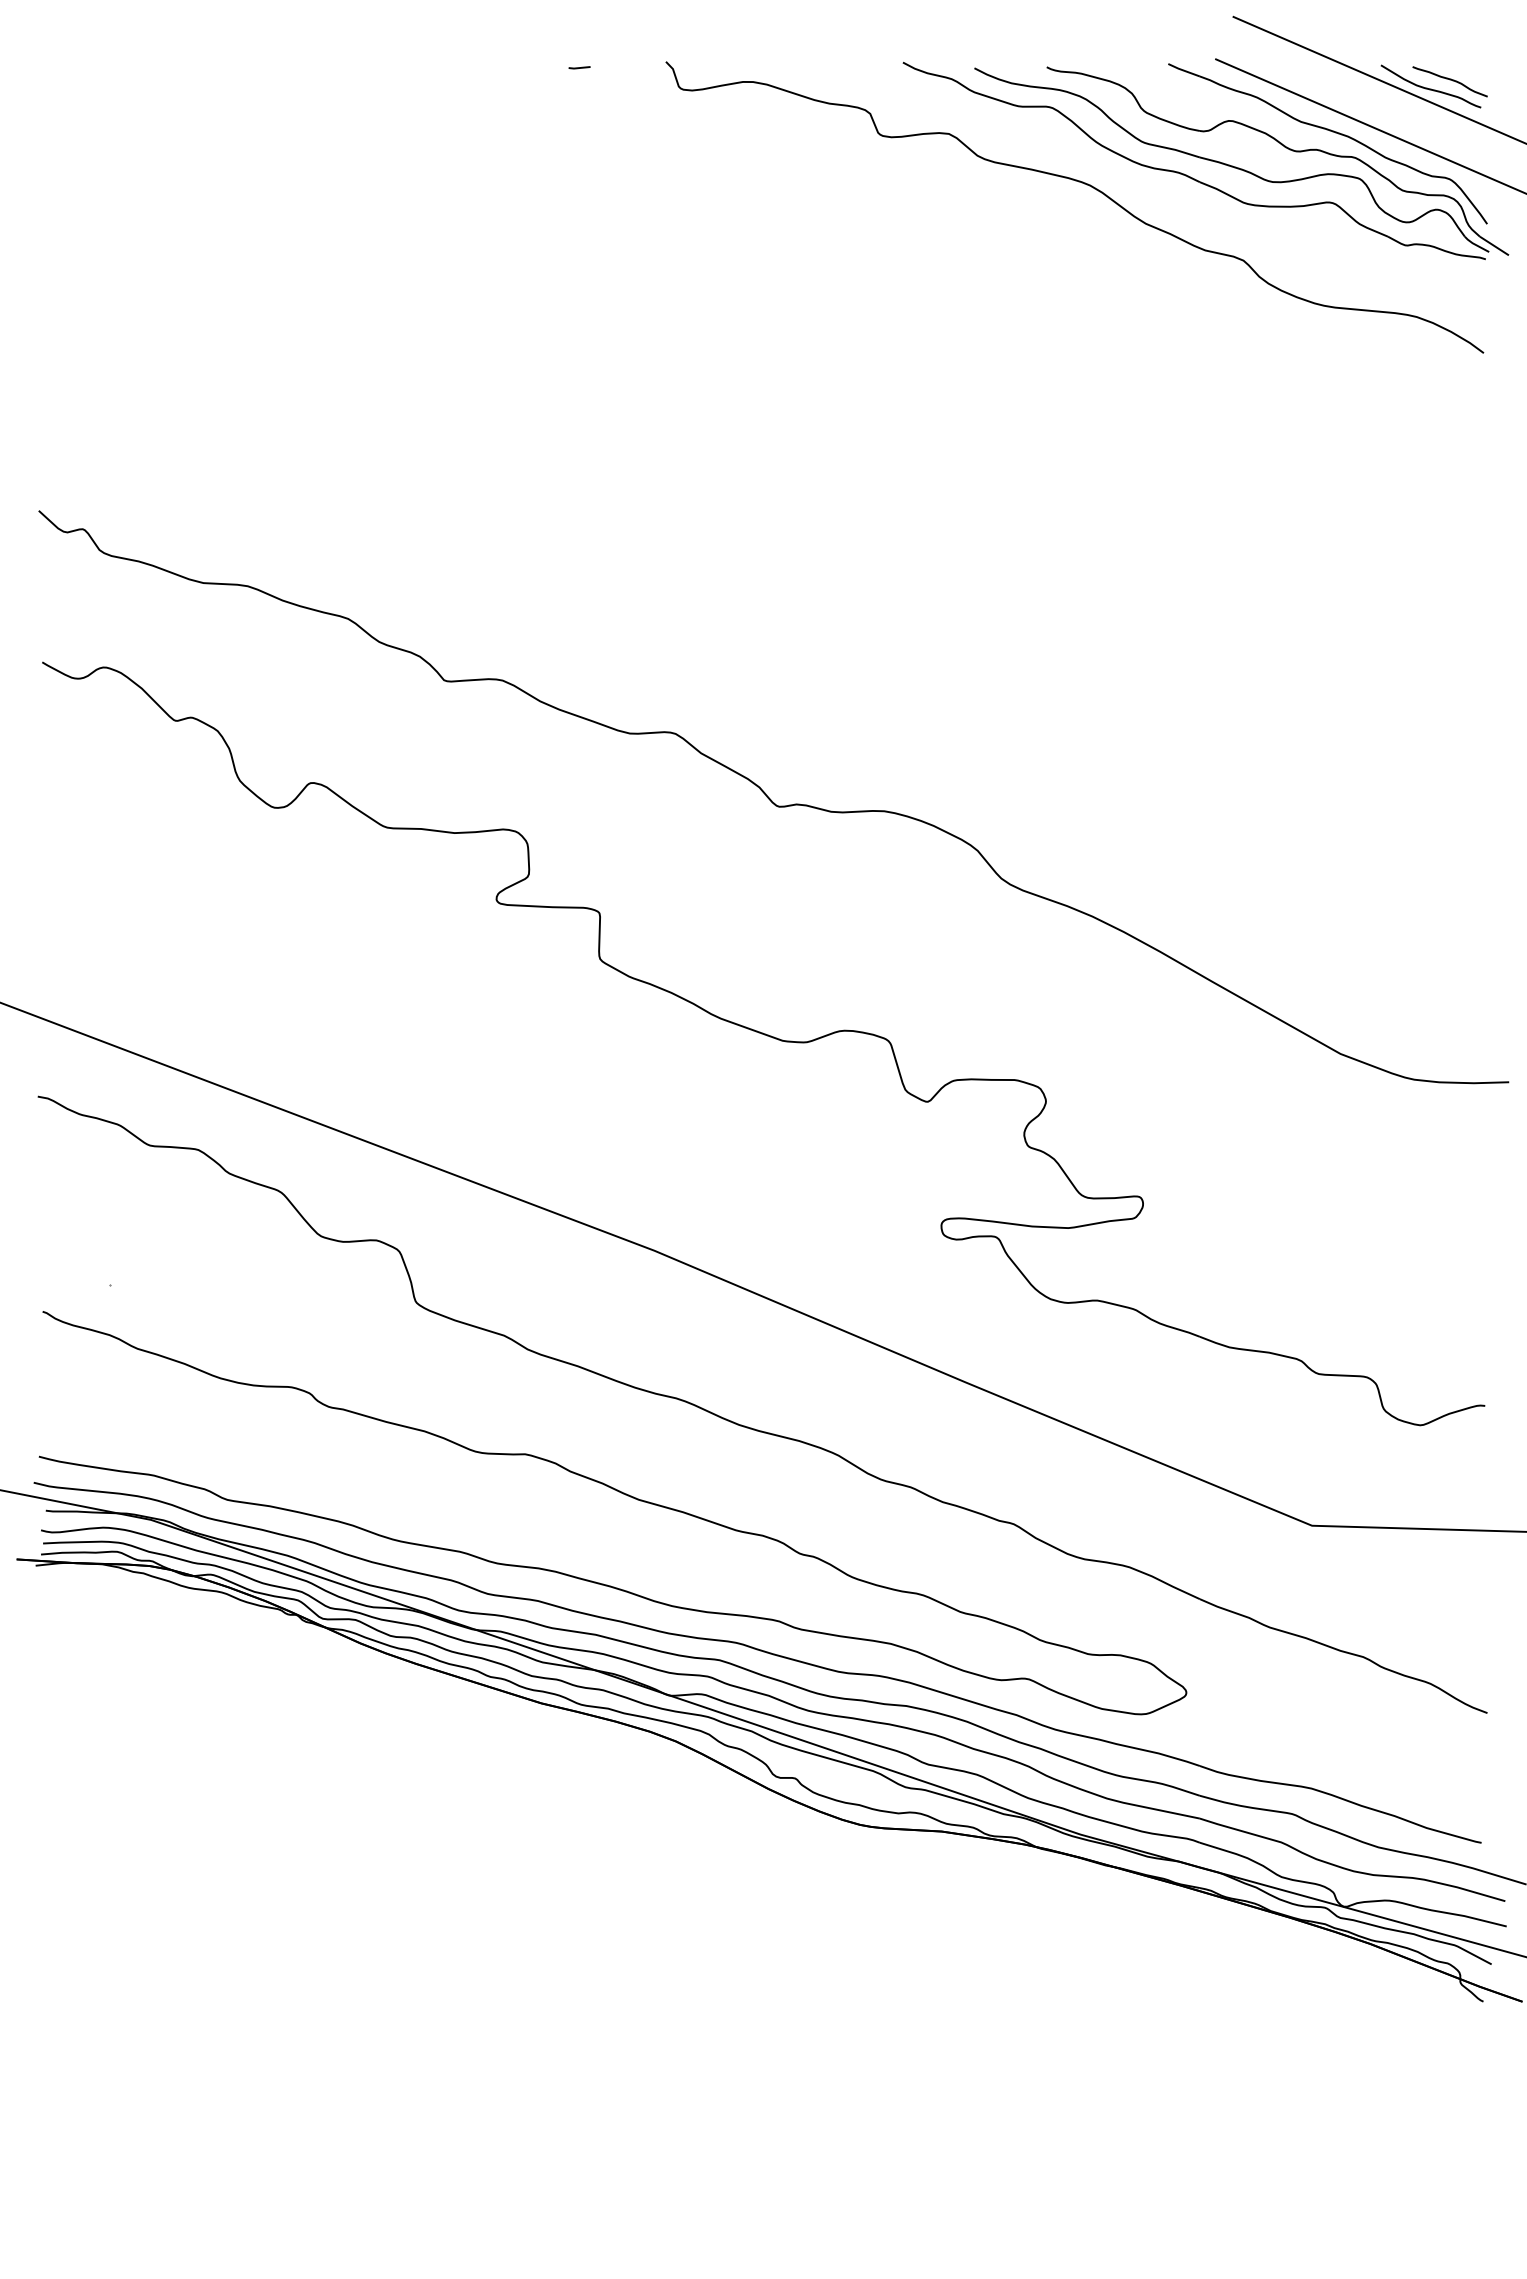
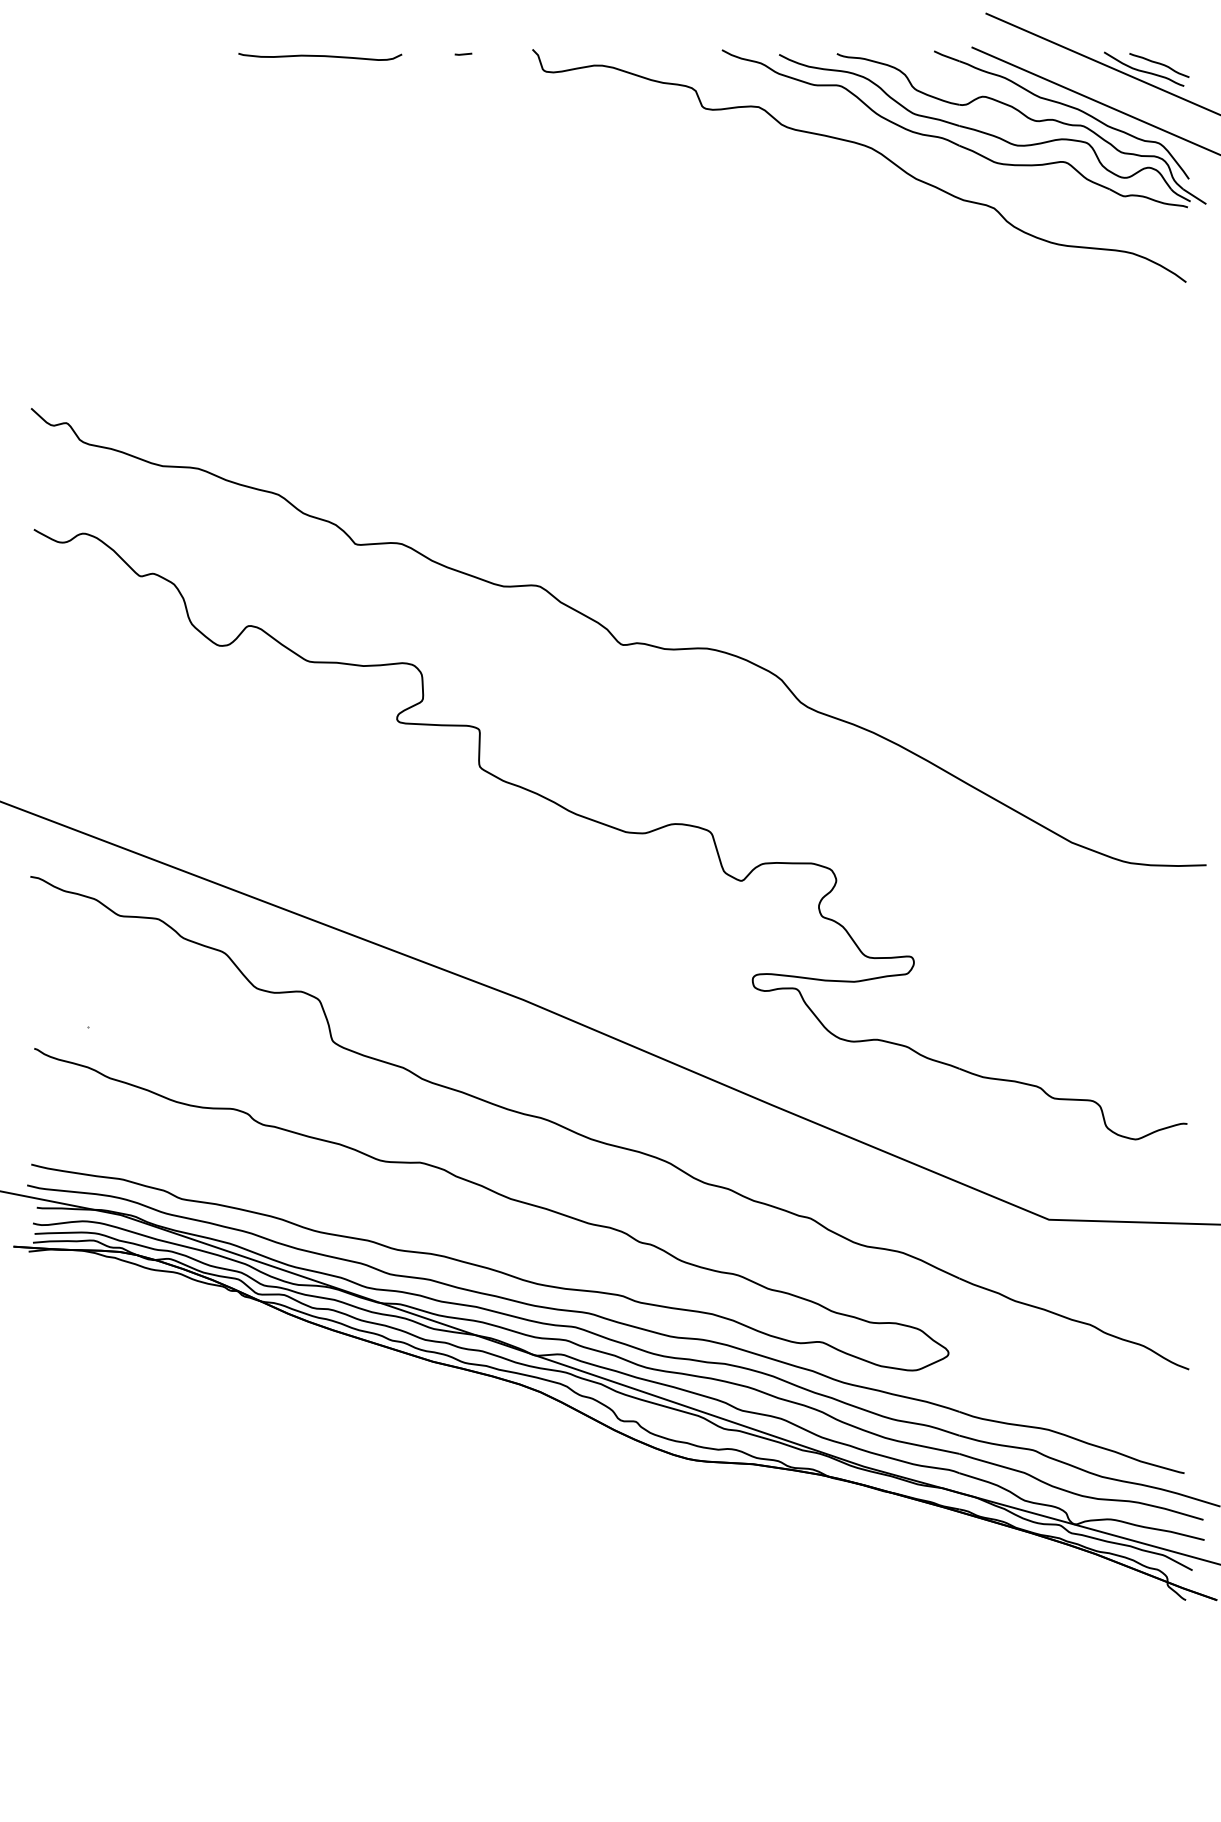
curve: (400, 70) -> (320, 56), added

